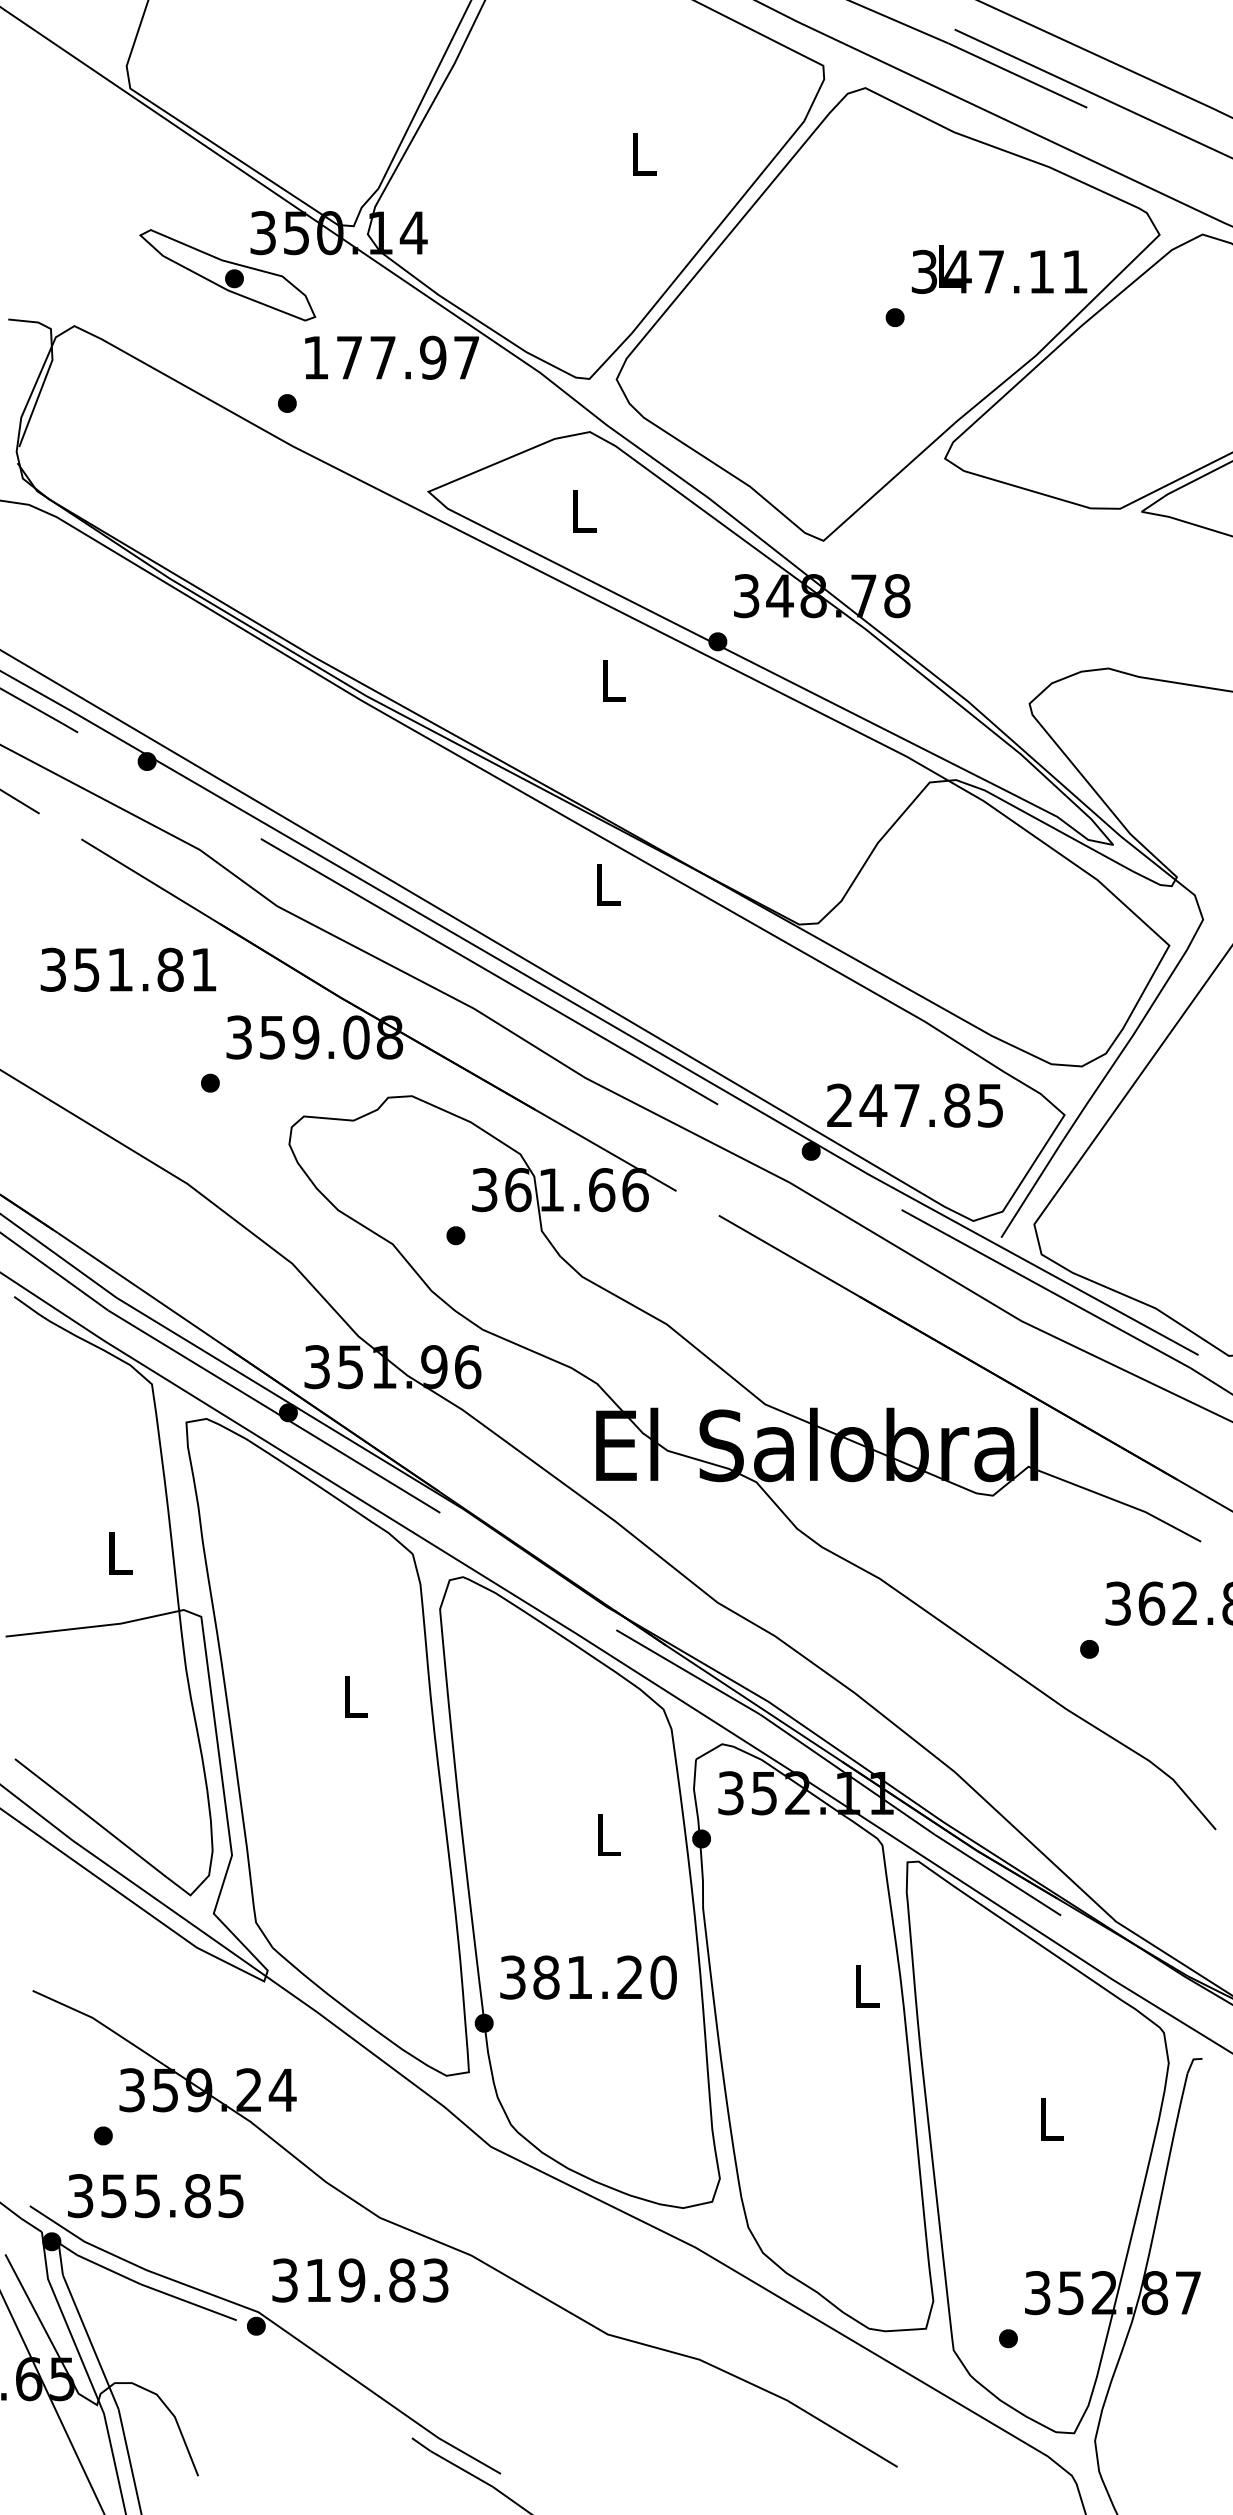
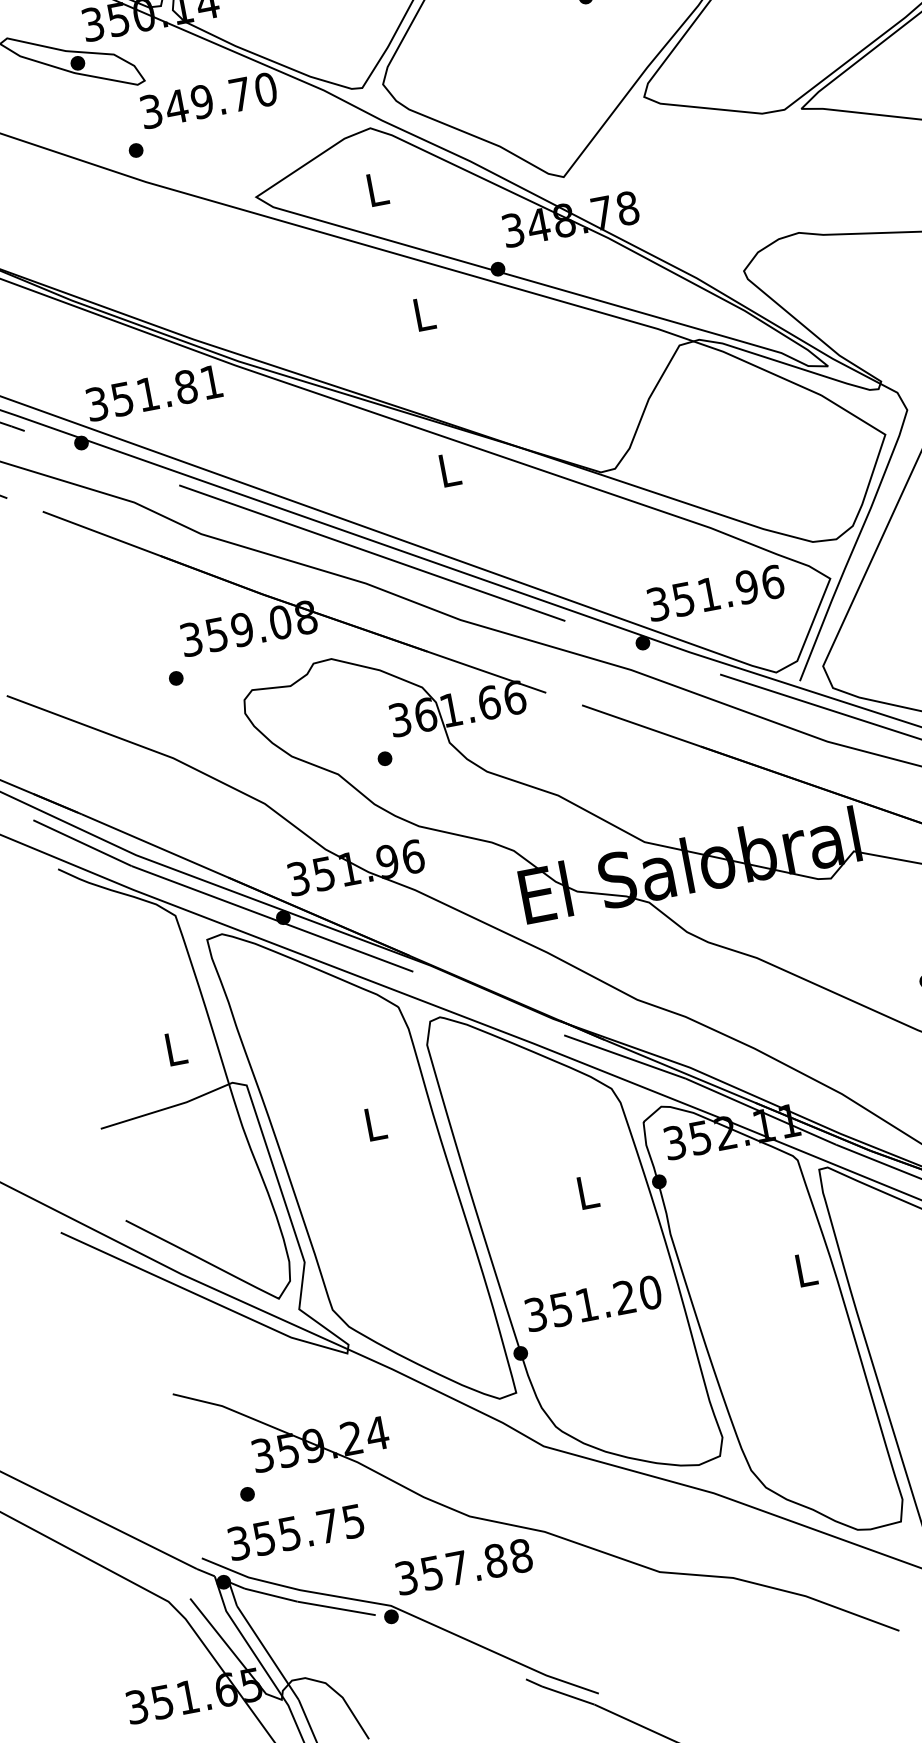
text: (391, 357) -> (208, 100), 177.97 -> 349.70
text: (128, 969) -> (154, 392), moved
text: (915, 1105) -> (715, 593), 247.85 -> 351.96
text: (546, 1977) -> (561, 1309), 381.20 -> 351.20
text: (197, 2196) -> (327, 1526), 355.85 -> 355.75
text: (377, 2280) -> (476, 1564), 319.83 -> 357.88

